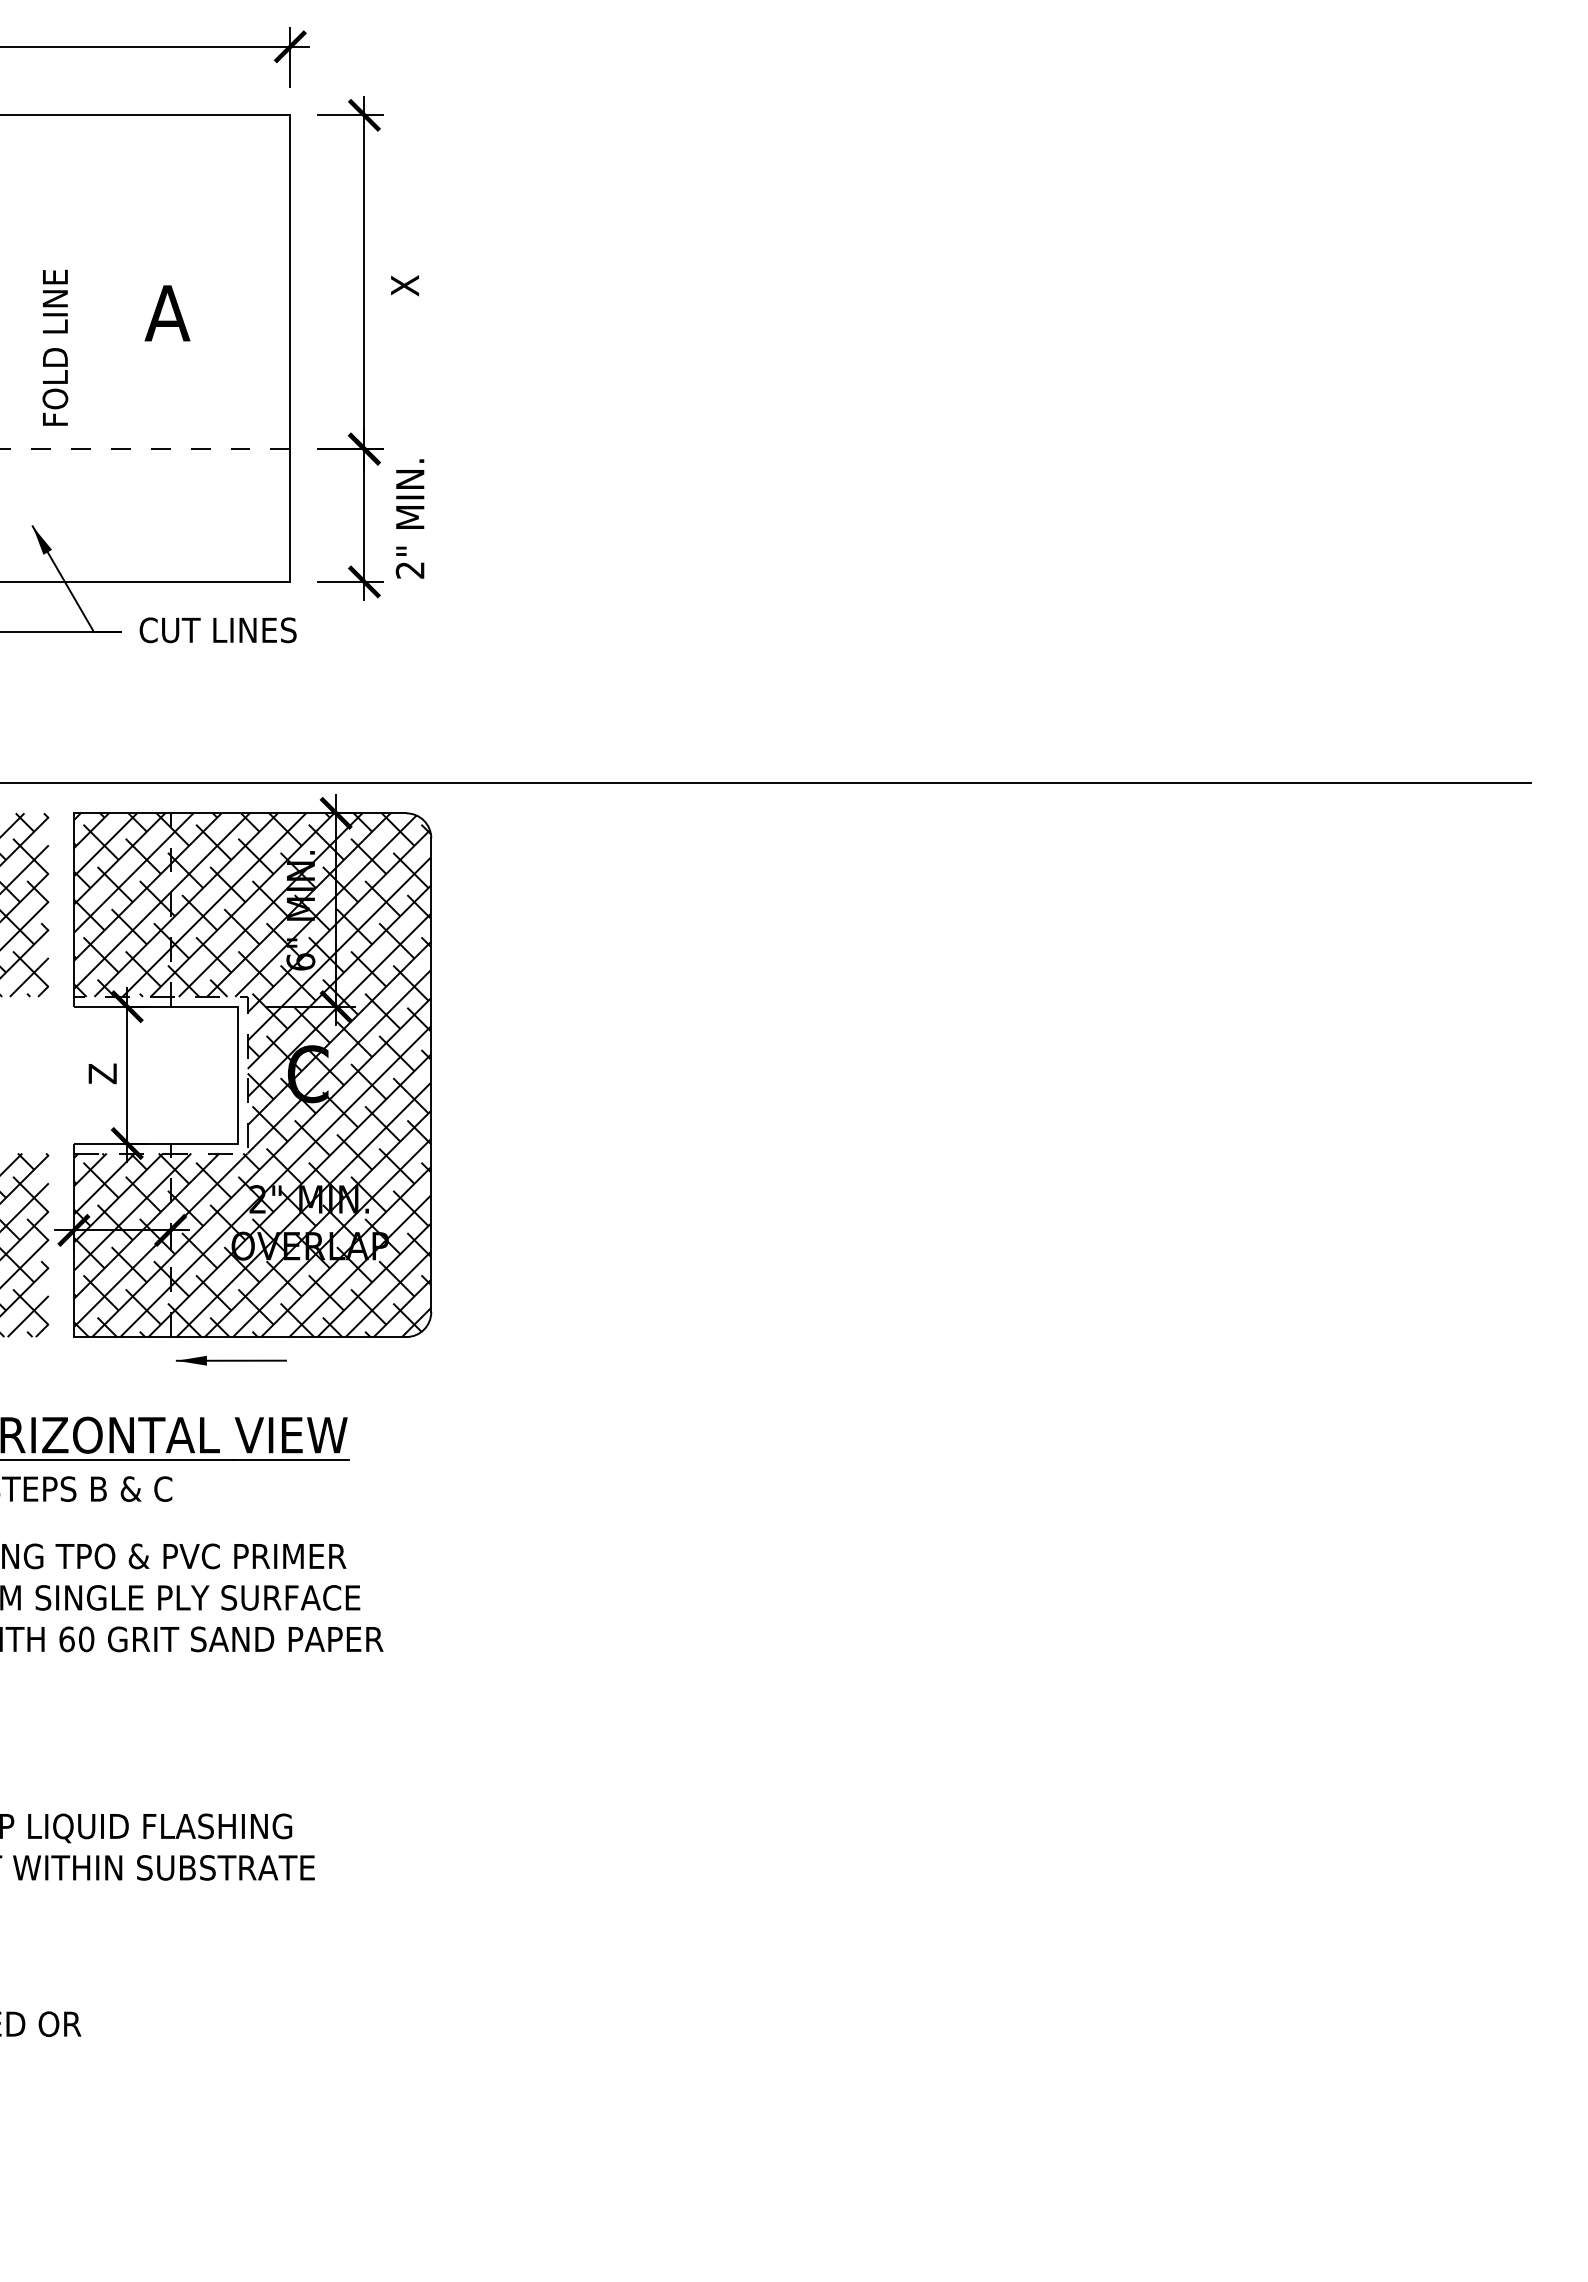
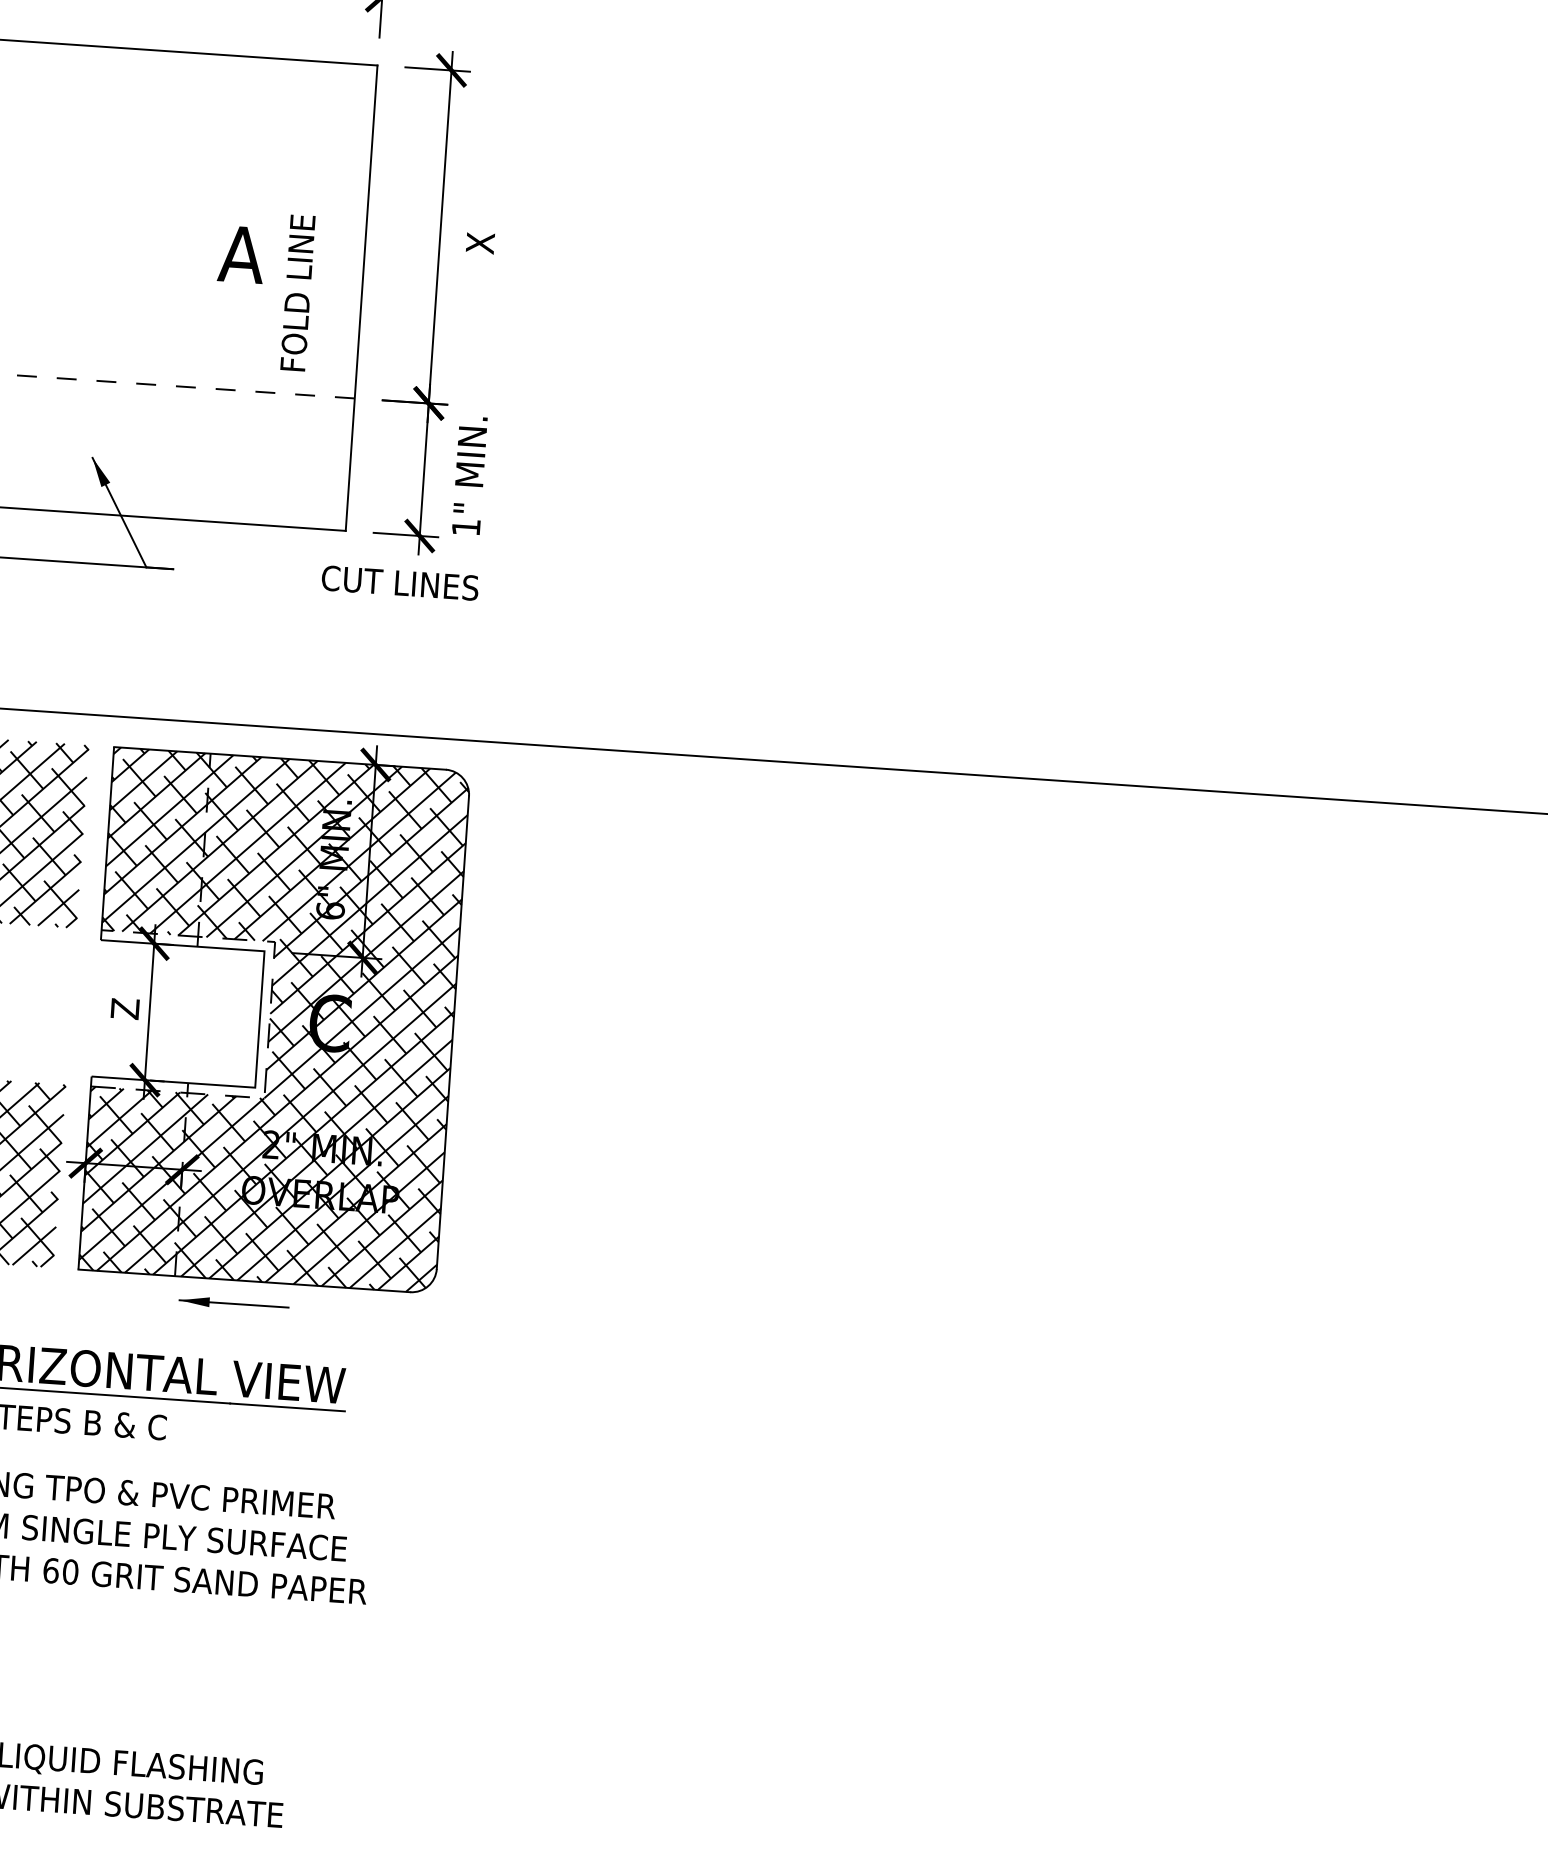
text: (55, 347) -> (298, 292), moved
text: (409, 570) -> (465, 527), 2" -> 1"
text: (217, 630) -> (399, 583), moved

